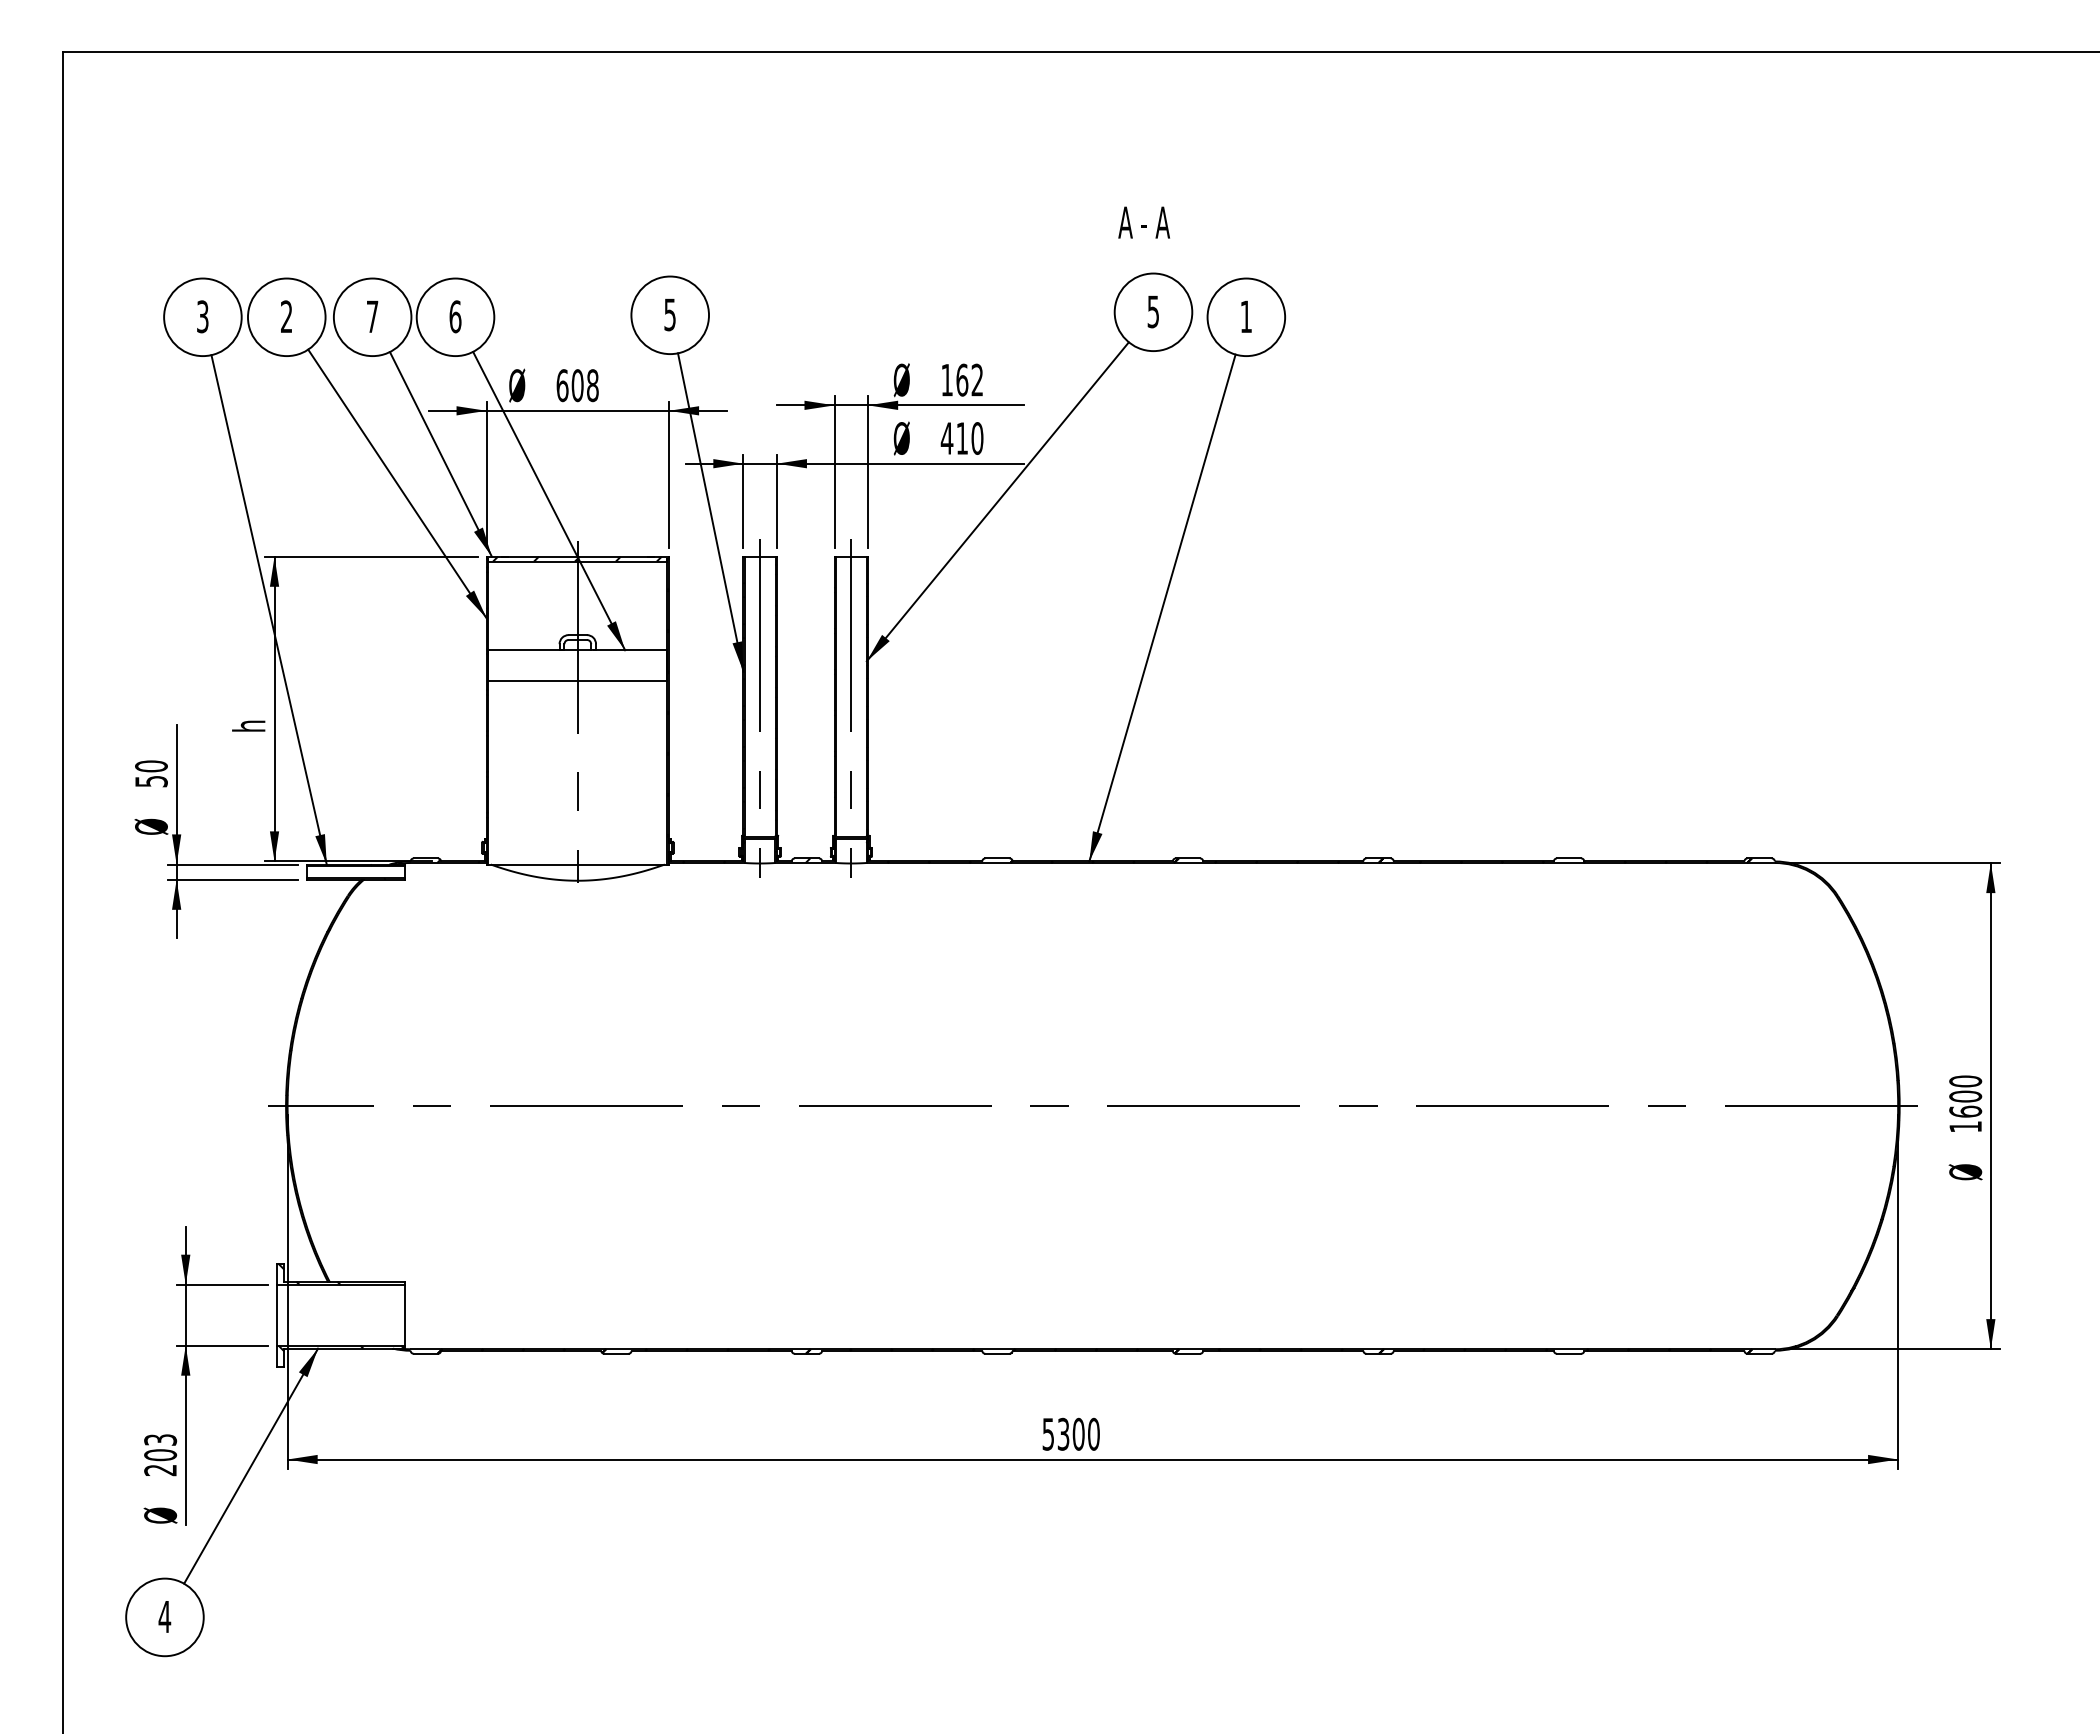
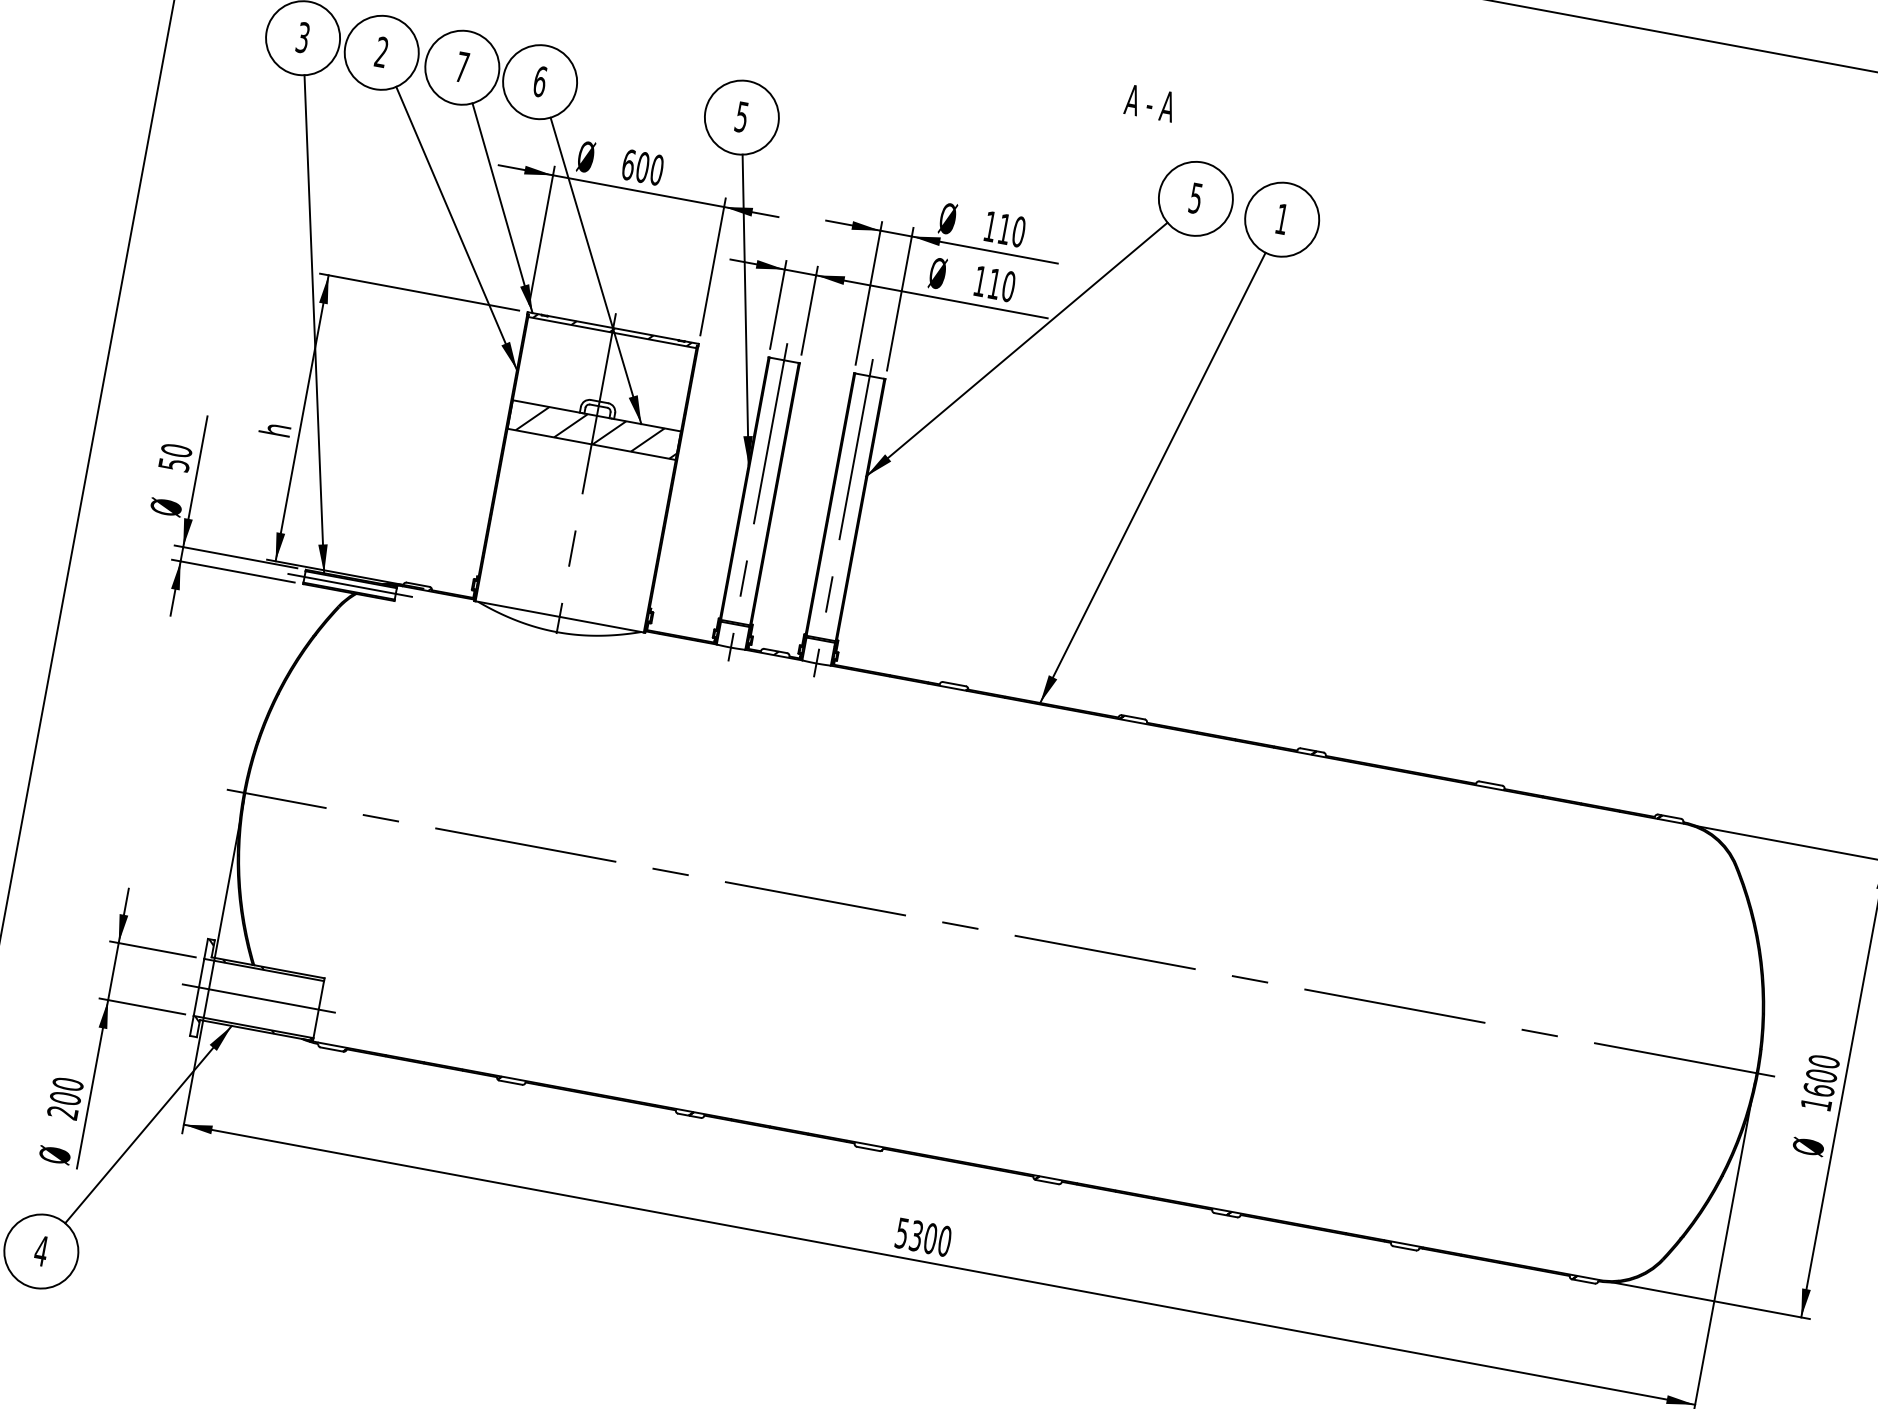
text: (1143, 222) -> (1149, 103), moved
text: (969, 379) -> (1011, 229), 162 -> 110
text: (592, 385) -> (656, 169), 608 -> 600
text: (946, 438) -> (979, 281), 410 -> 110
hatch: (581, 665) -> (597, 430), added
line: (355, 872) -> (349, 585), added
line: (340, 1315) -> (258, 998), added
text: (160, 1439) -> (68, 1083), 203 -> 200

